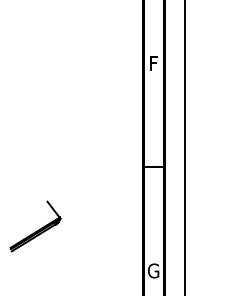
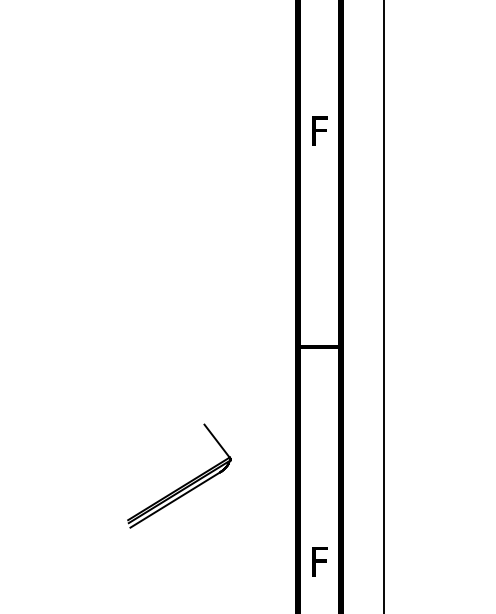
part: (35, 226) -> (179, 475), moved
text: (153, 270) -> (318, 560), G -> F

